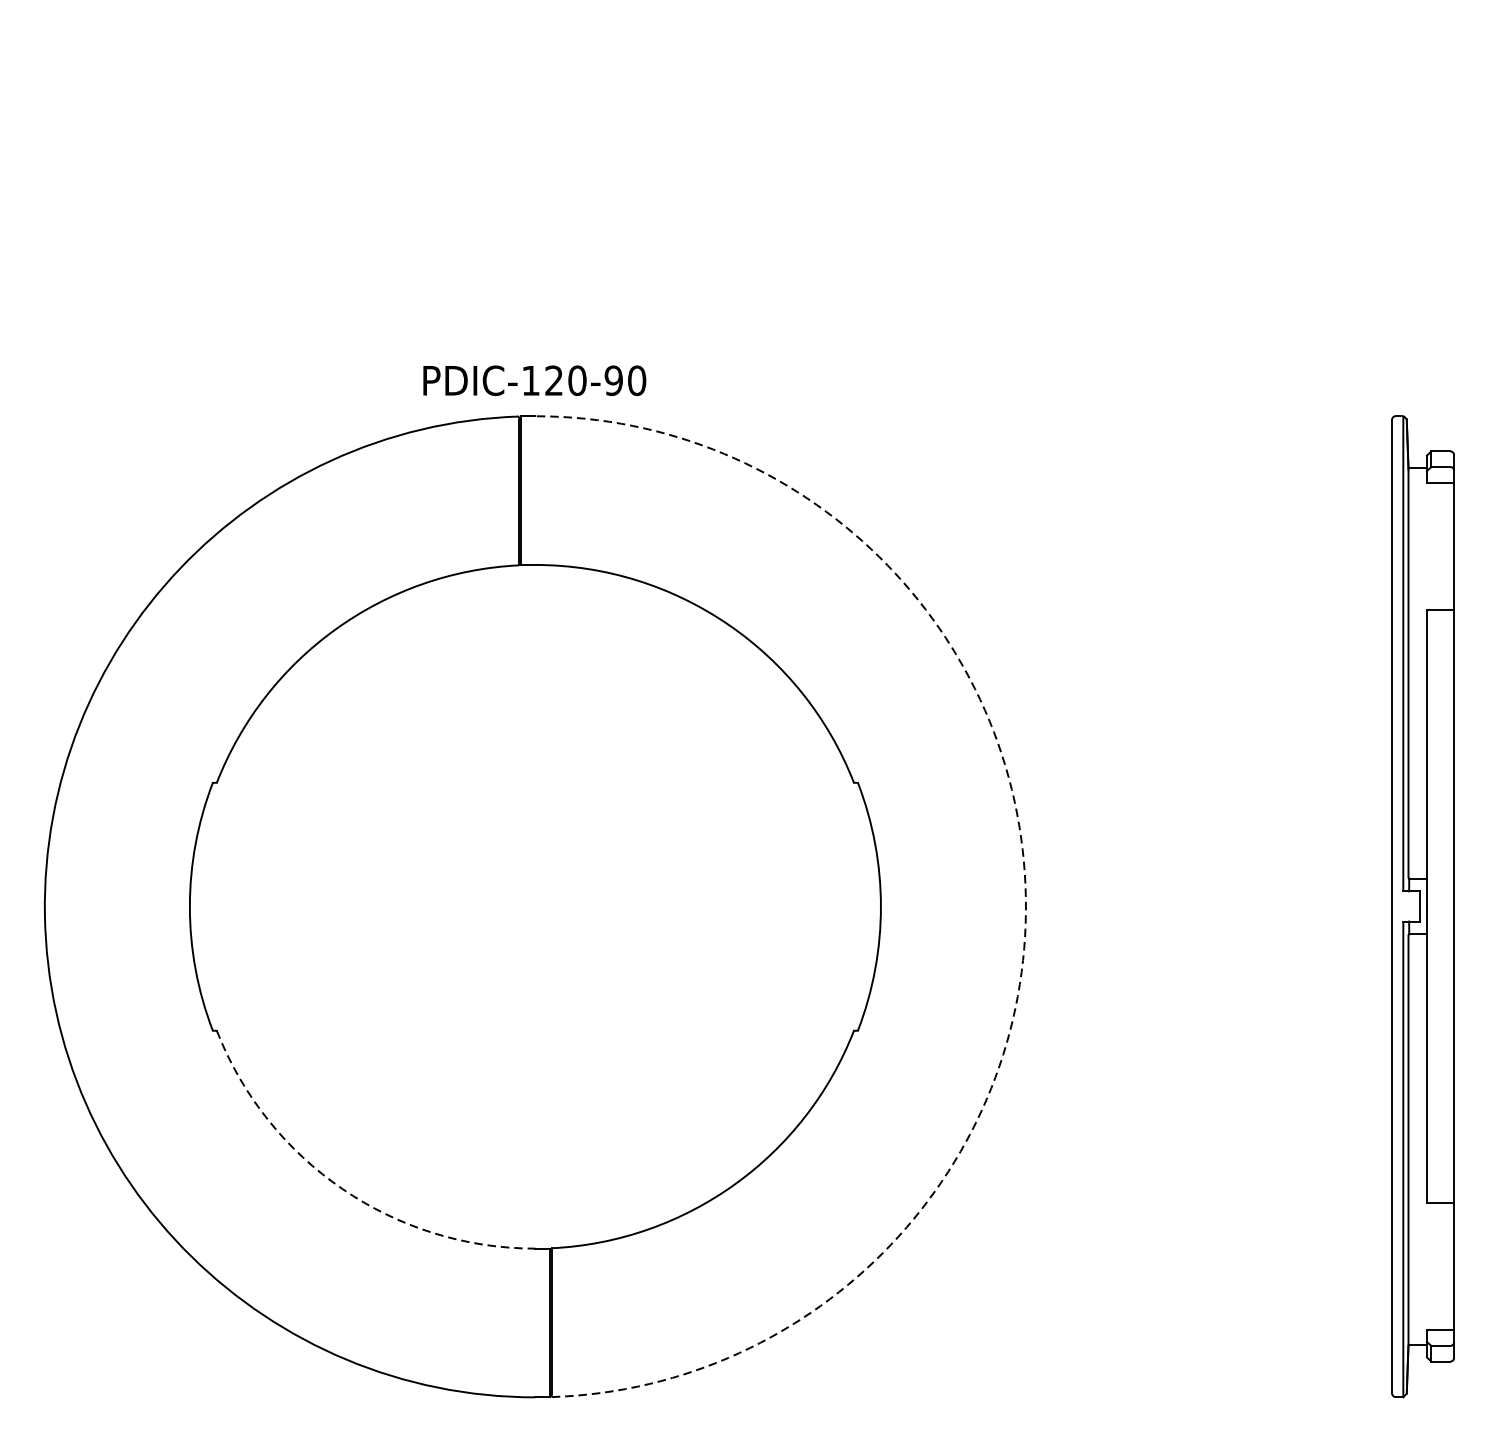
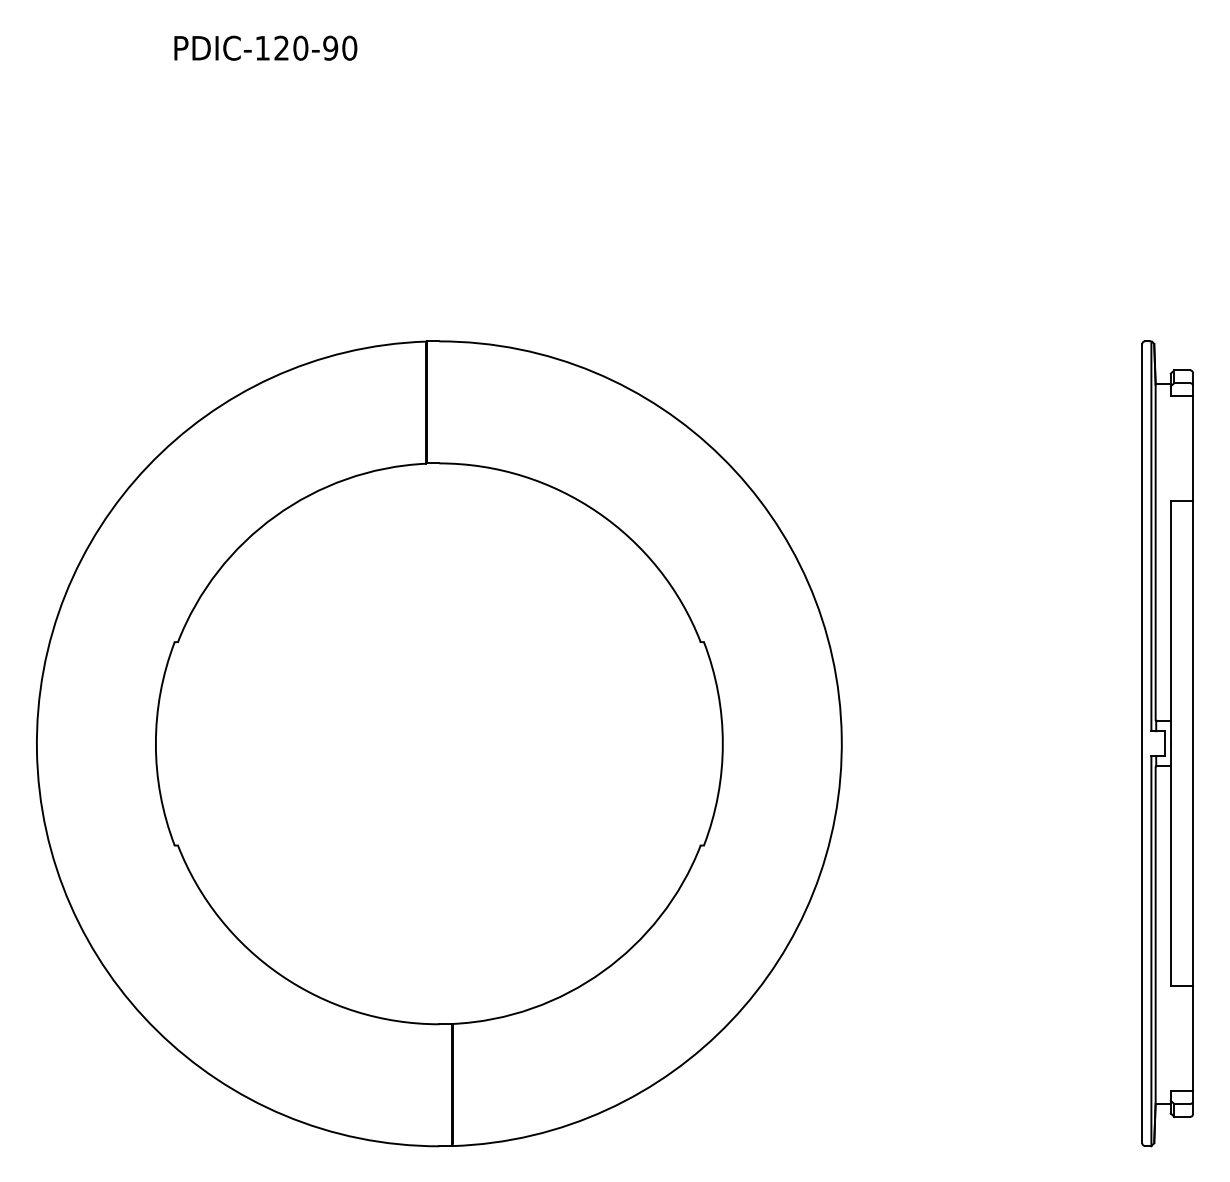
text: (534, 379) -> (265, 47), moved
arc: (1025, 899) -> (841, 737), dashed -> solid
arc: (342, 1189) -> (281, 975), dashed -> solid

